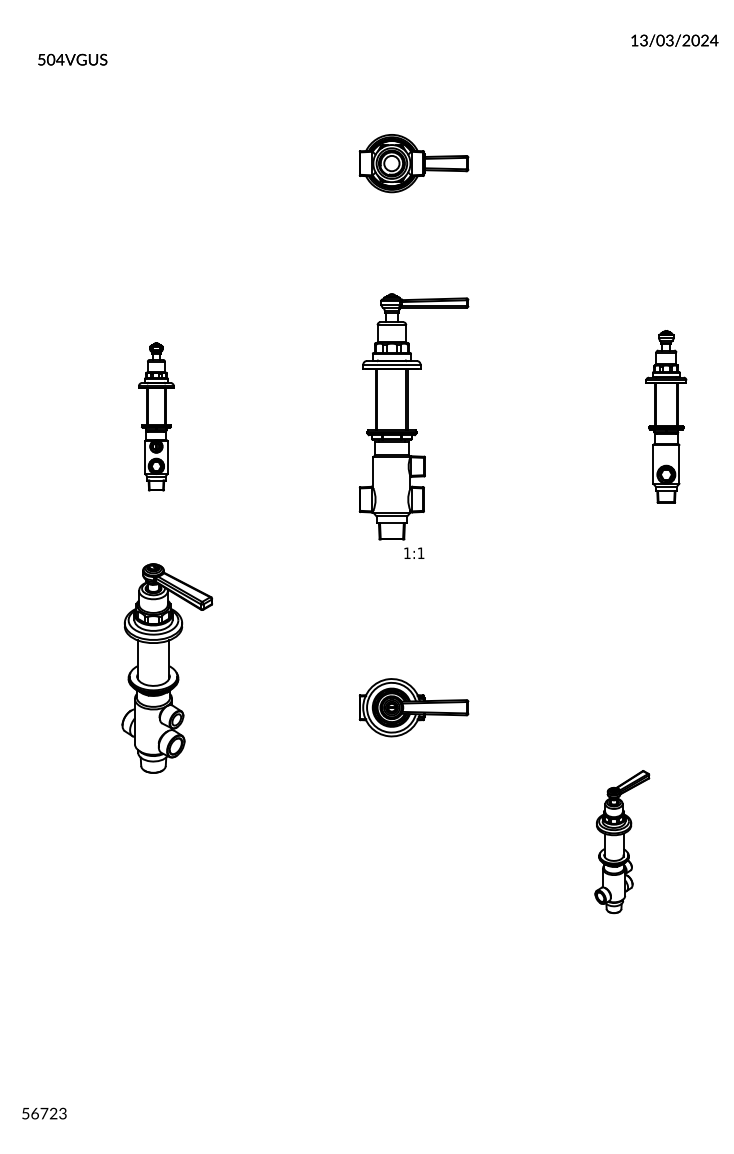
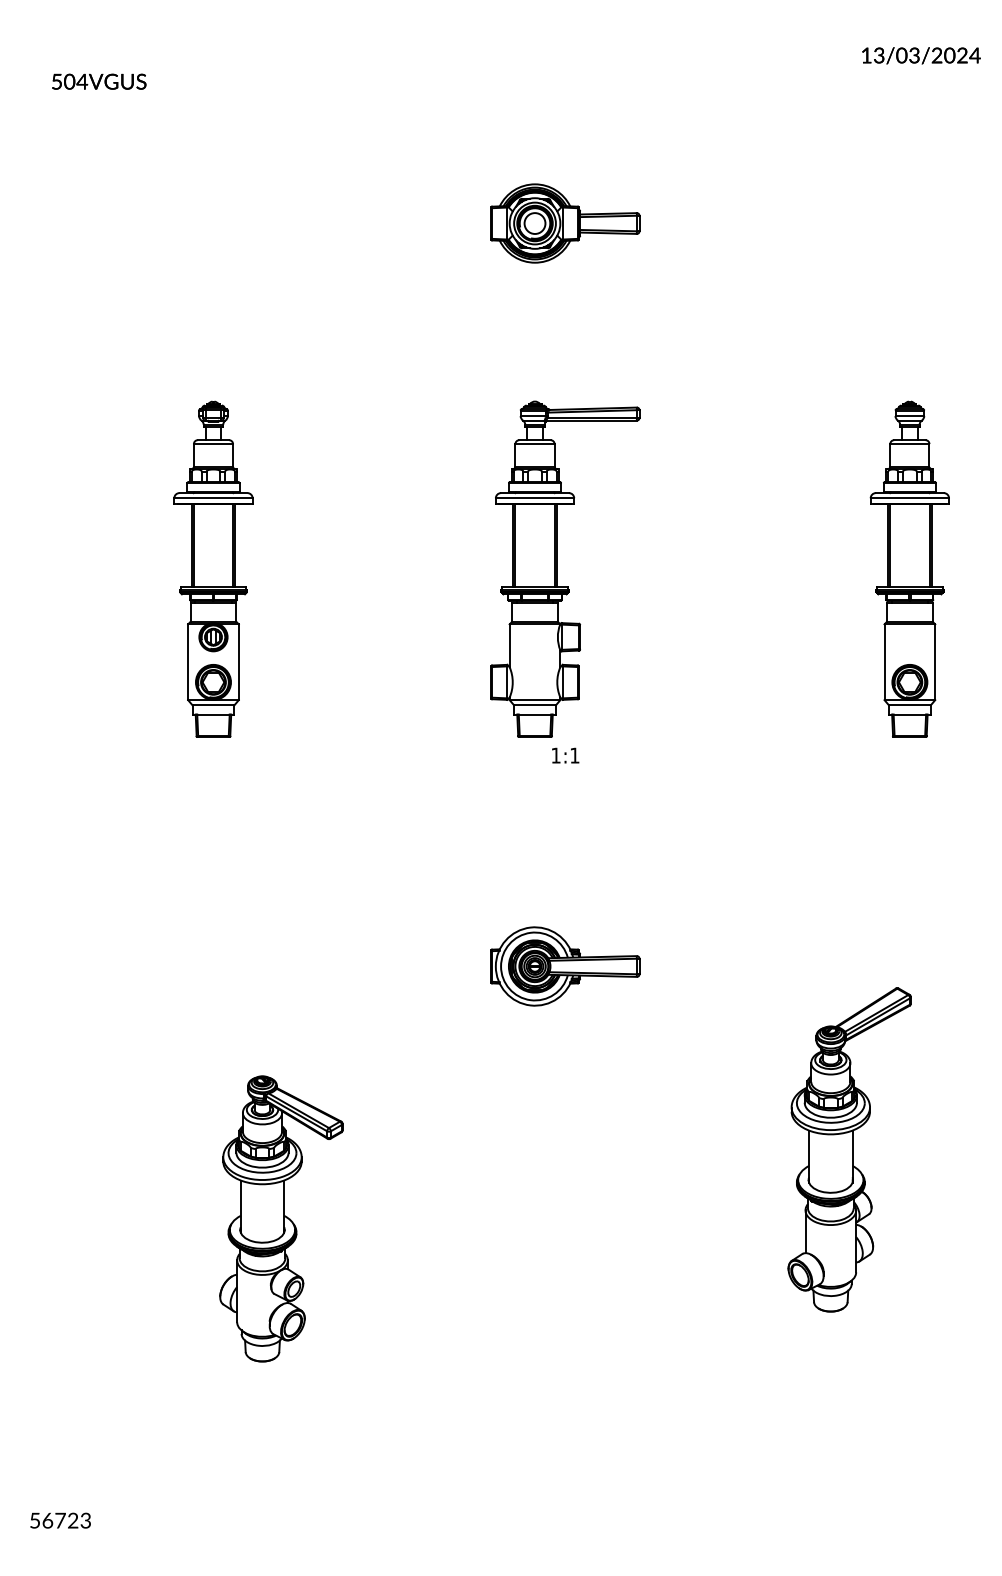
part: (156, 416) -> (213, 568), size x1.67
part: (666, 416) -> (909, 568), size x1.43
part: (167, 668) -> (281, 1218), moved
part: (622, 841) -> (849, 1149), size x1.67

